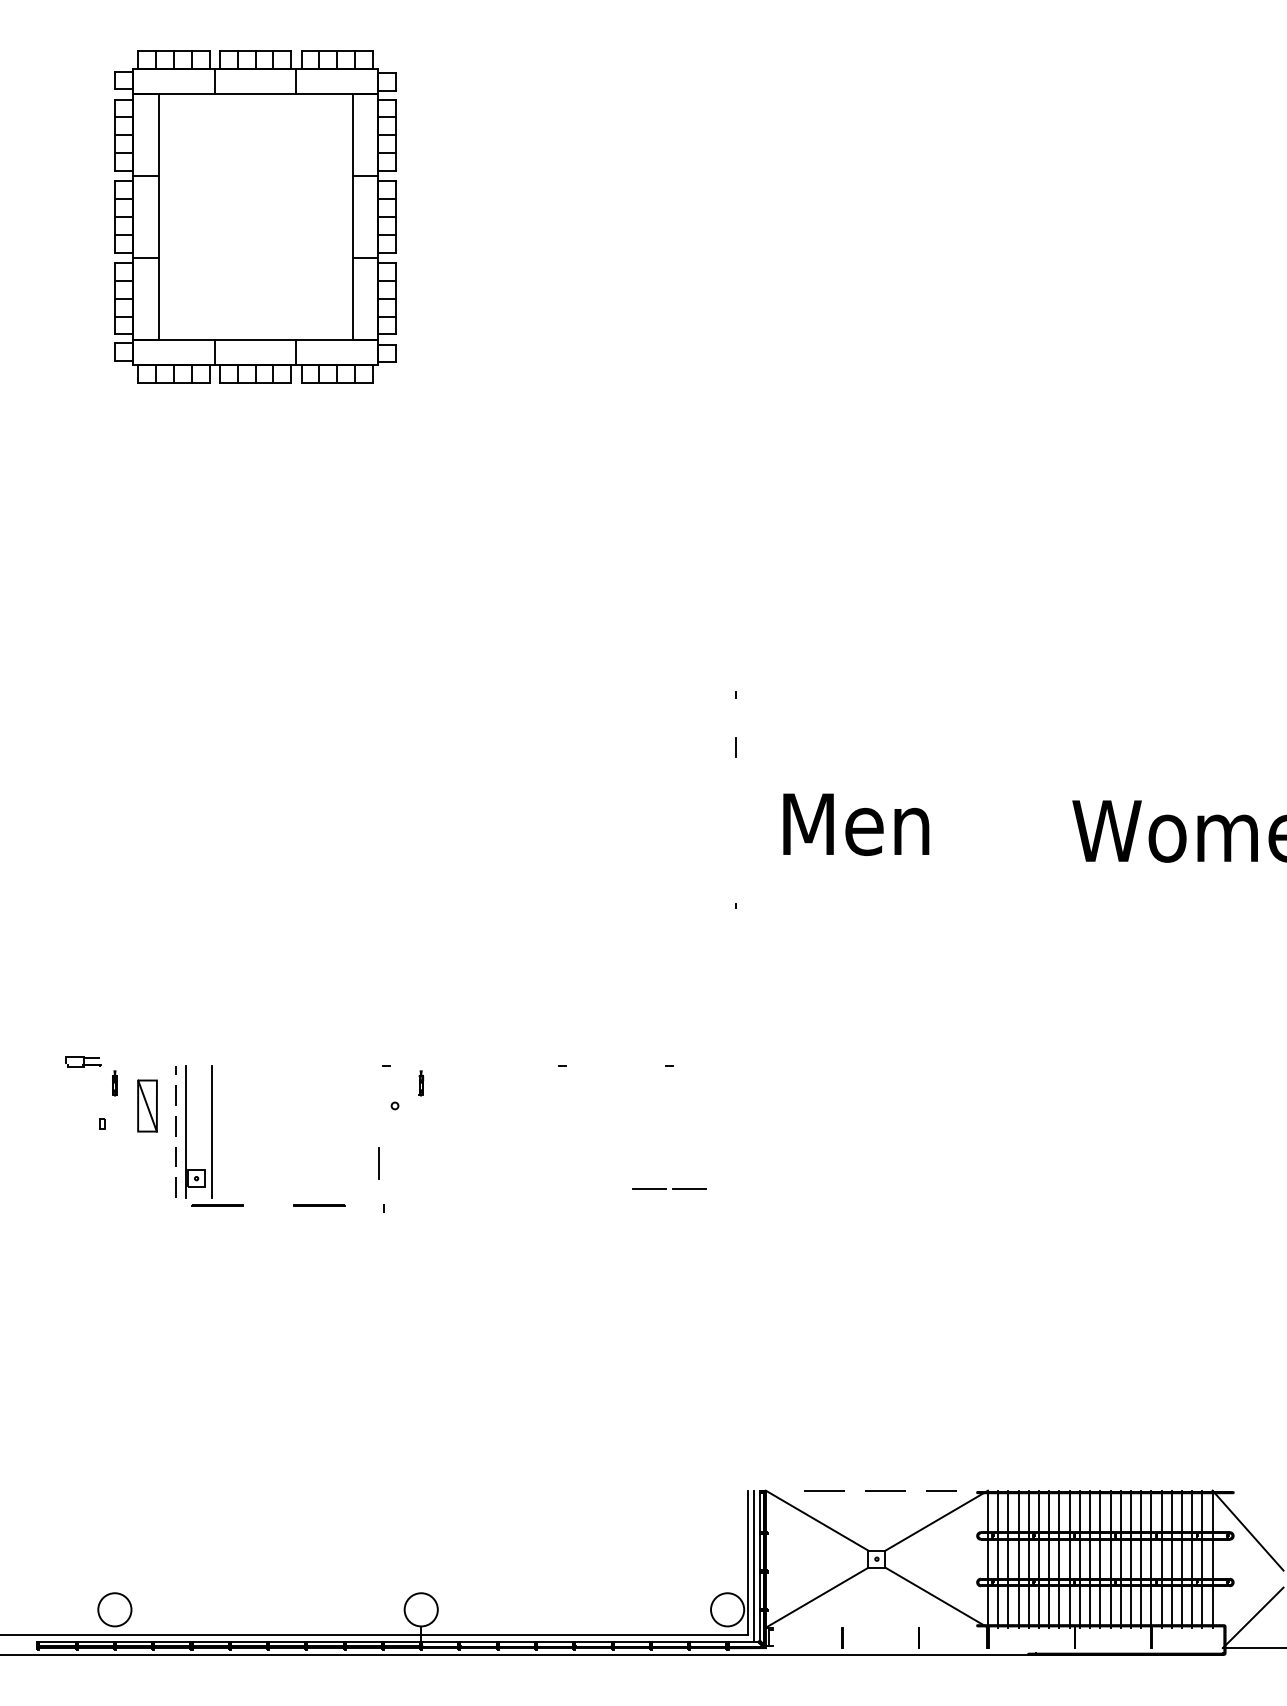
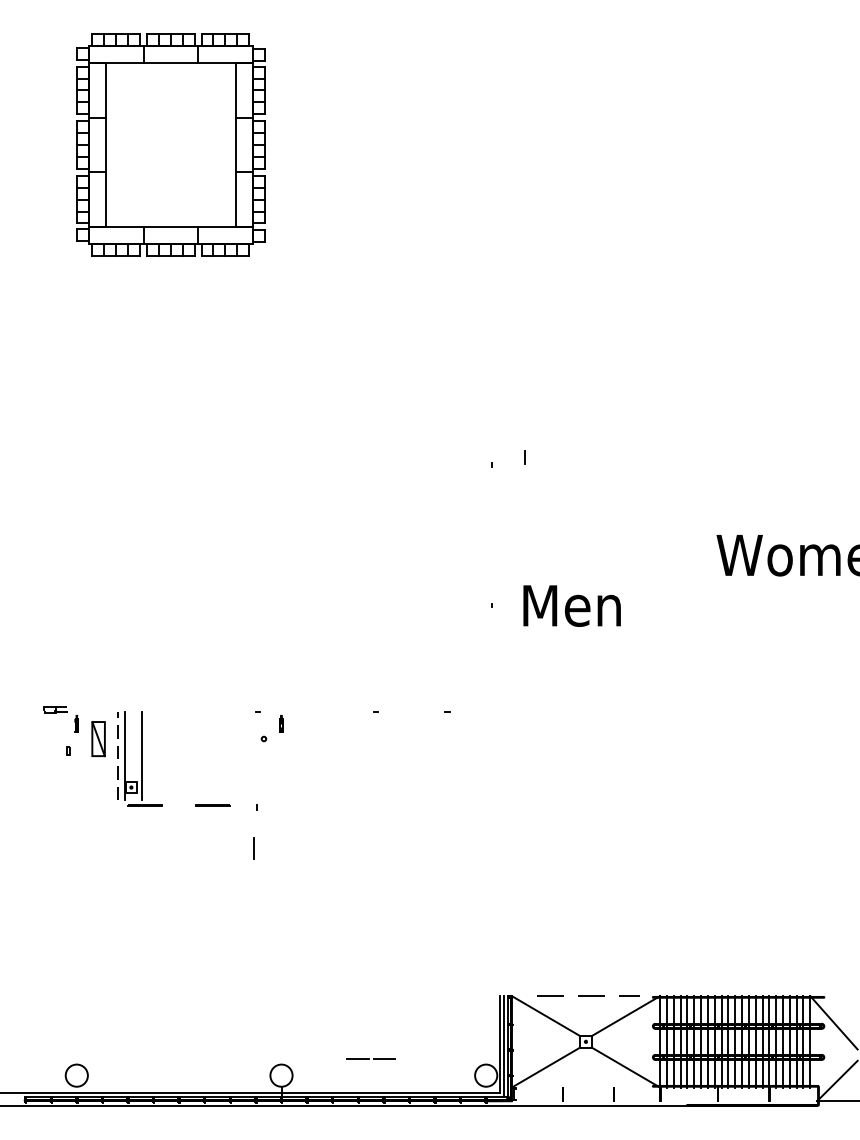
line: (735, 747) -> (524, 457), moved
text: (855, 823) -> (571, 605), moved
line: (379, 1163) -> (253, 848), moved
line: (666, 1187) -> (369, 1058), moved

